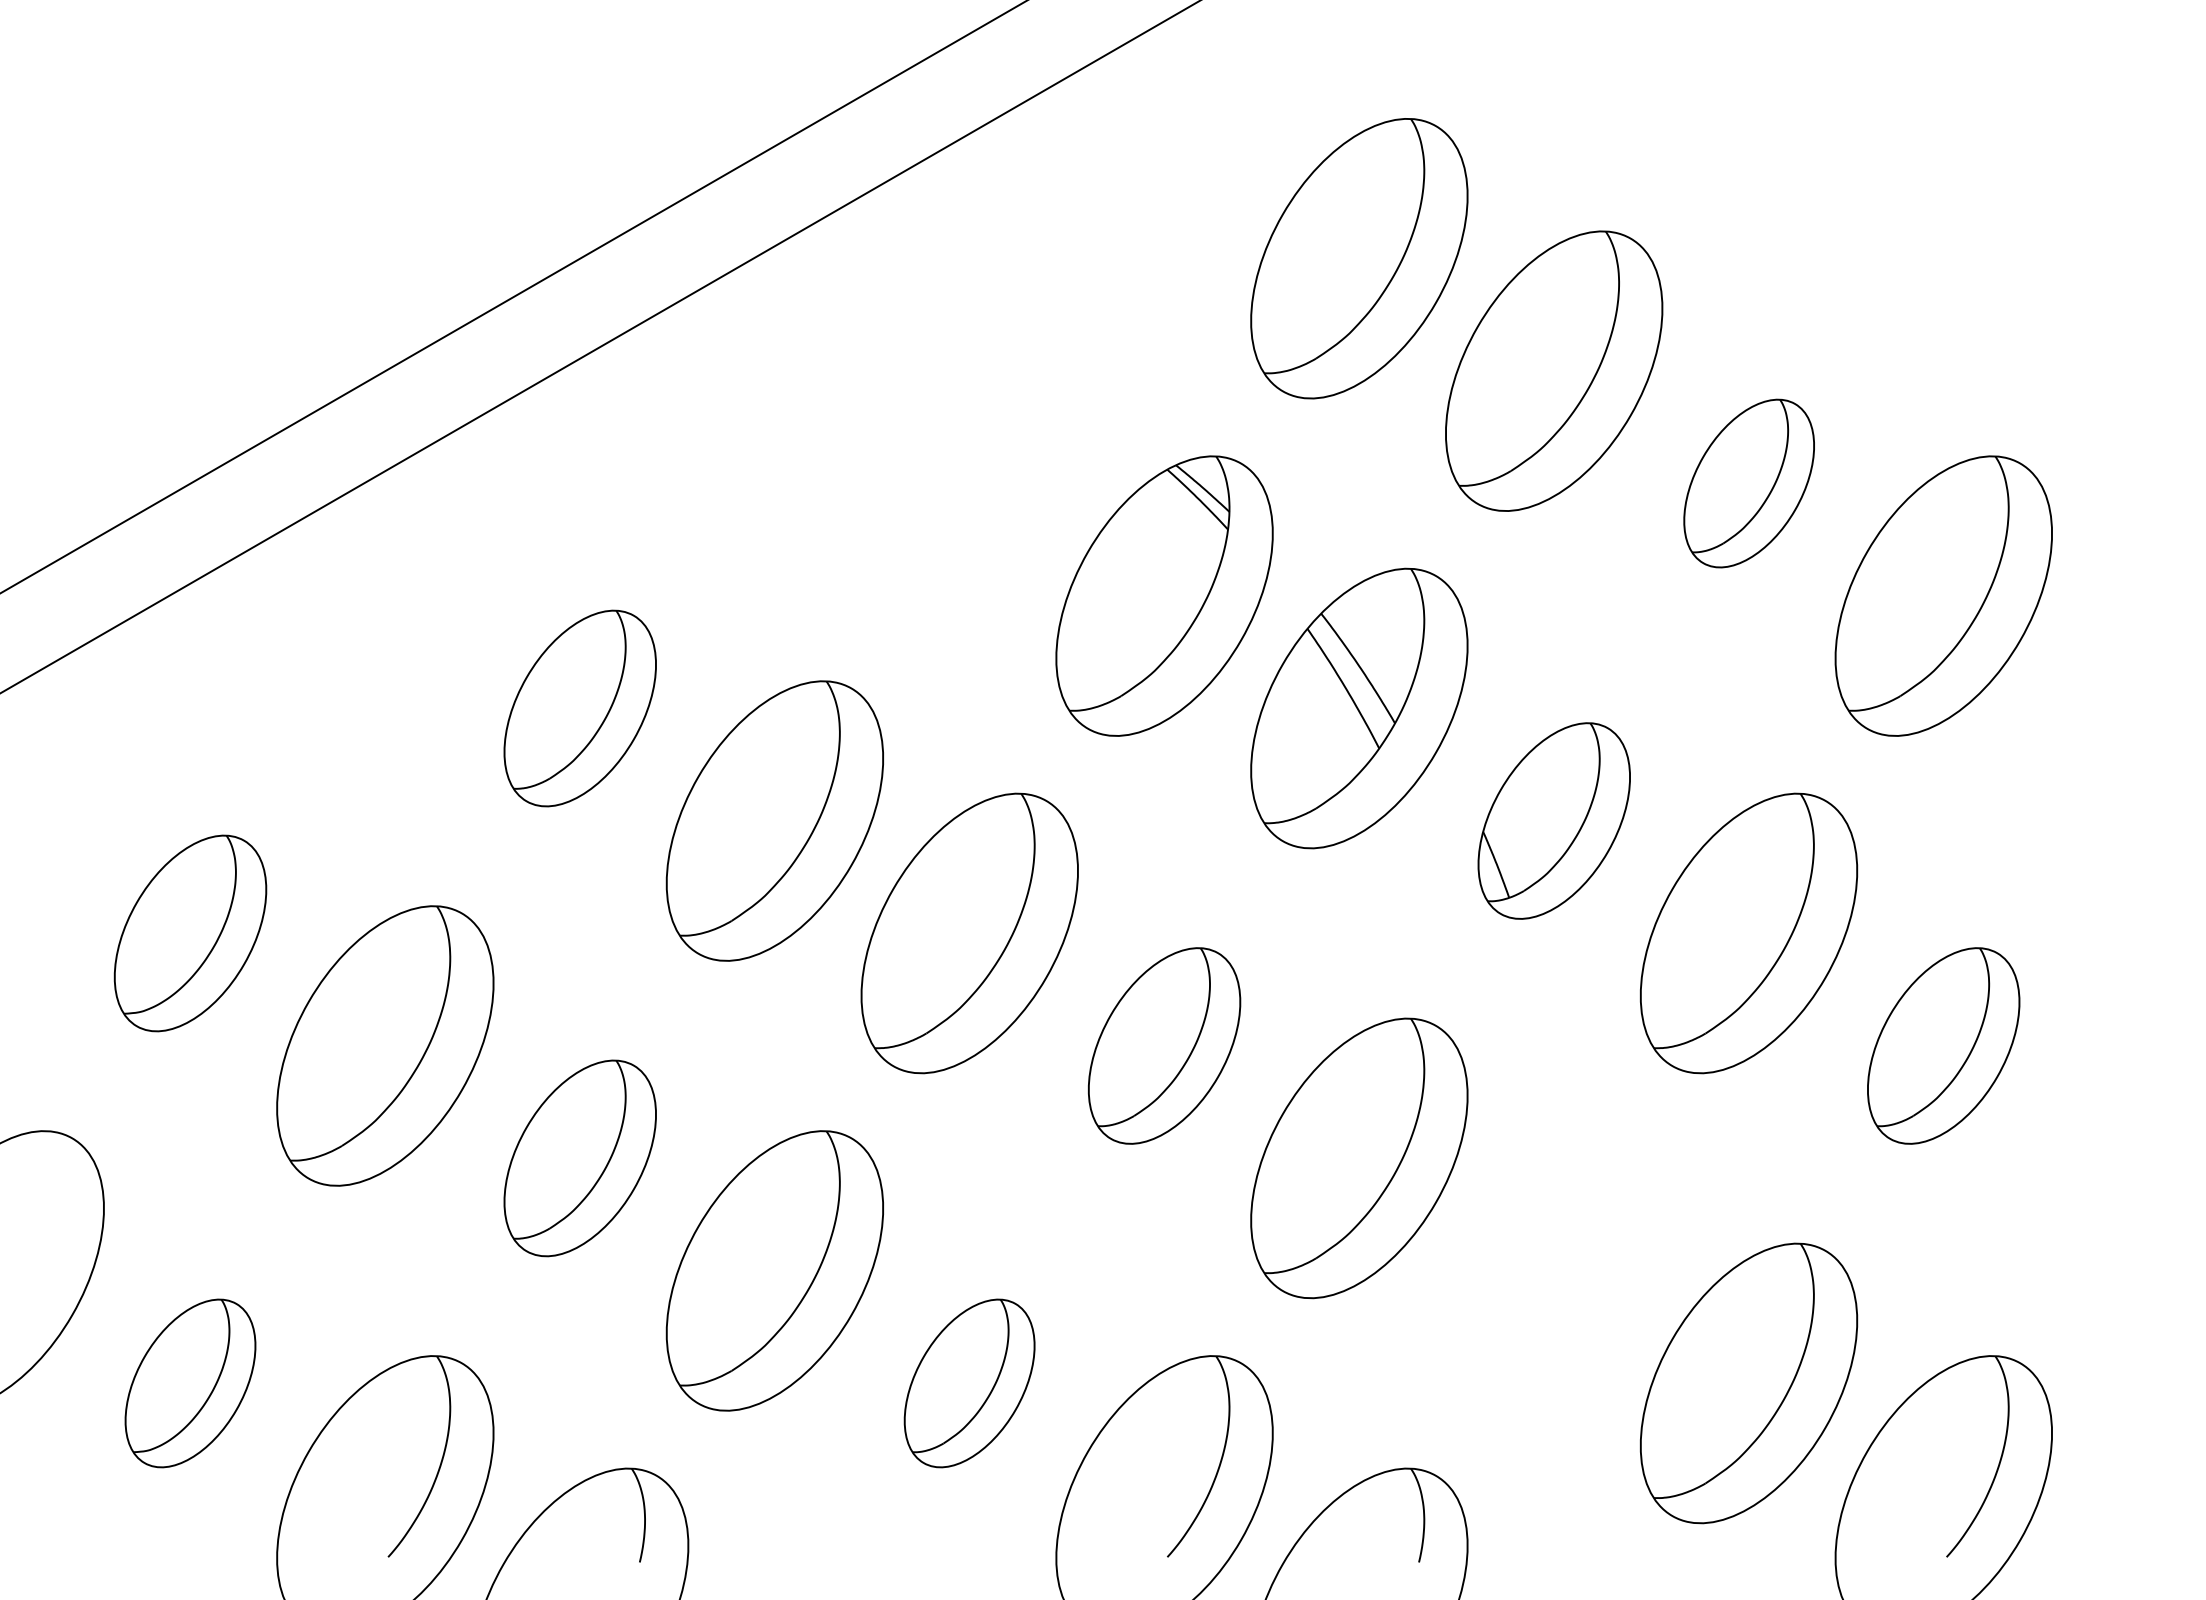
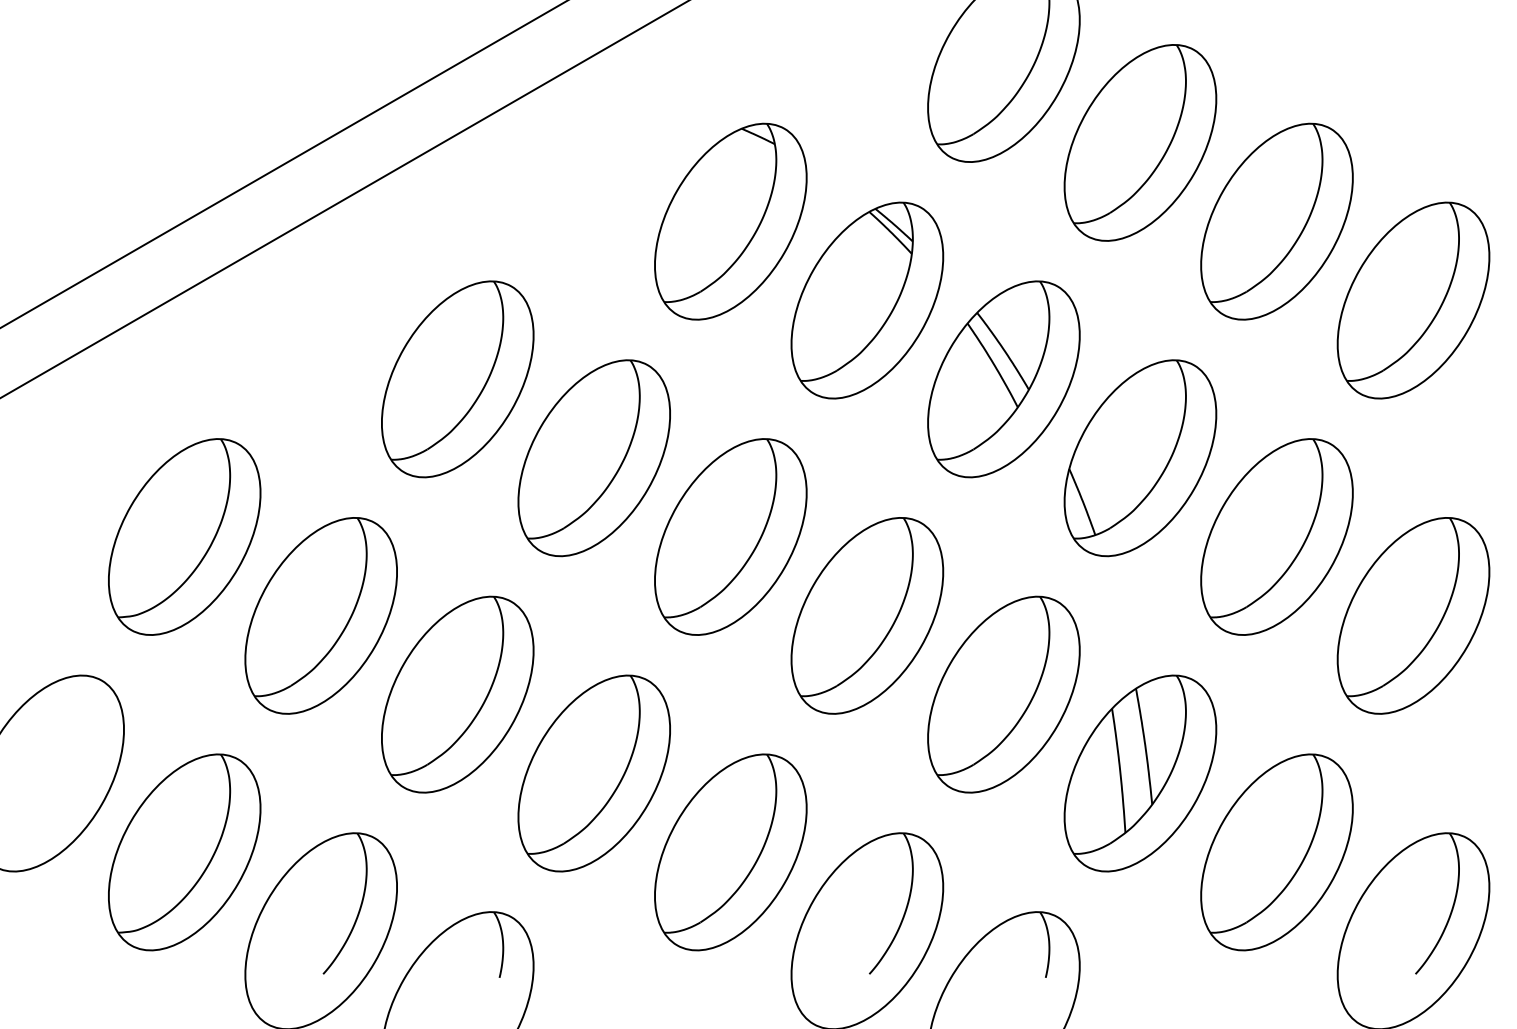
part: (969, 483) -> (730, 221), added
part: (1749, 483) -> (1277, 221), size x1.67
part: (580, 708) -> (458, 379), size x1.43
part: (1554, 820) -> (1140, 457), size x1.43
part: (190, 933) -> (184, 537), size x1.43
part: (1164, 1045) -> (867, 615), size x1.43
part: (1943, 1045) -> (1413, 615), size x1.43
part: (580, 1158) -> (458, 694), size x1.43
part: (1554, 1270) -> (1140, 773), added
part: (190, 1383) -> (184, 852), size x1.67
part: (969, 1383) -> (730, 852), size x1.67

